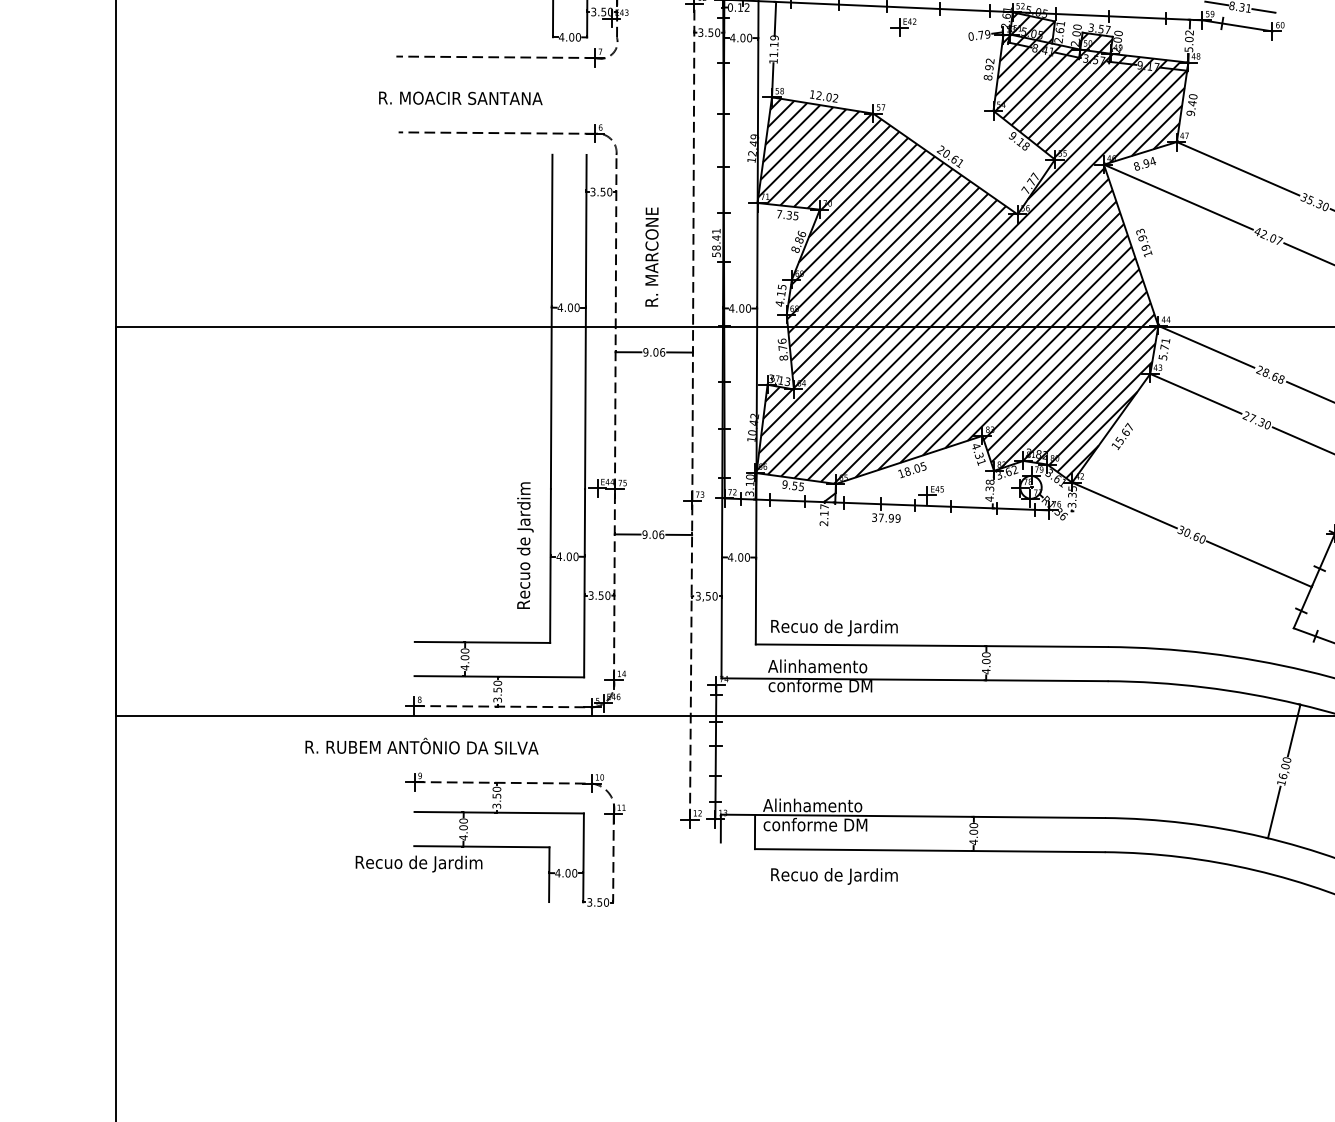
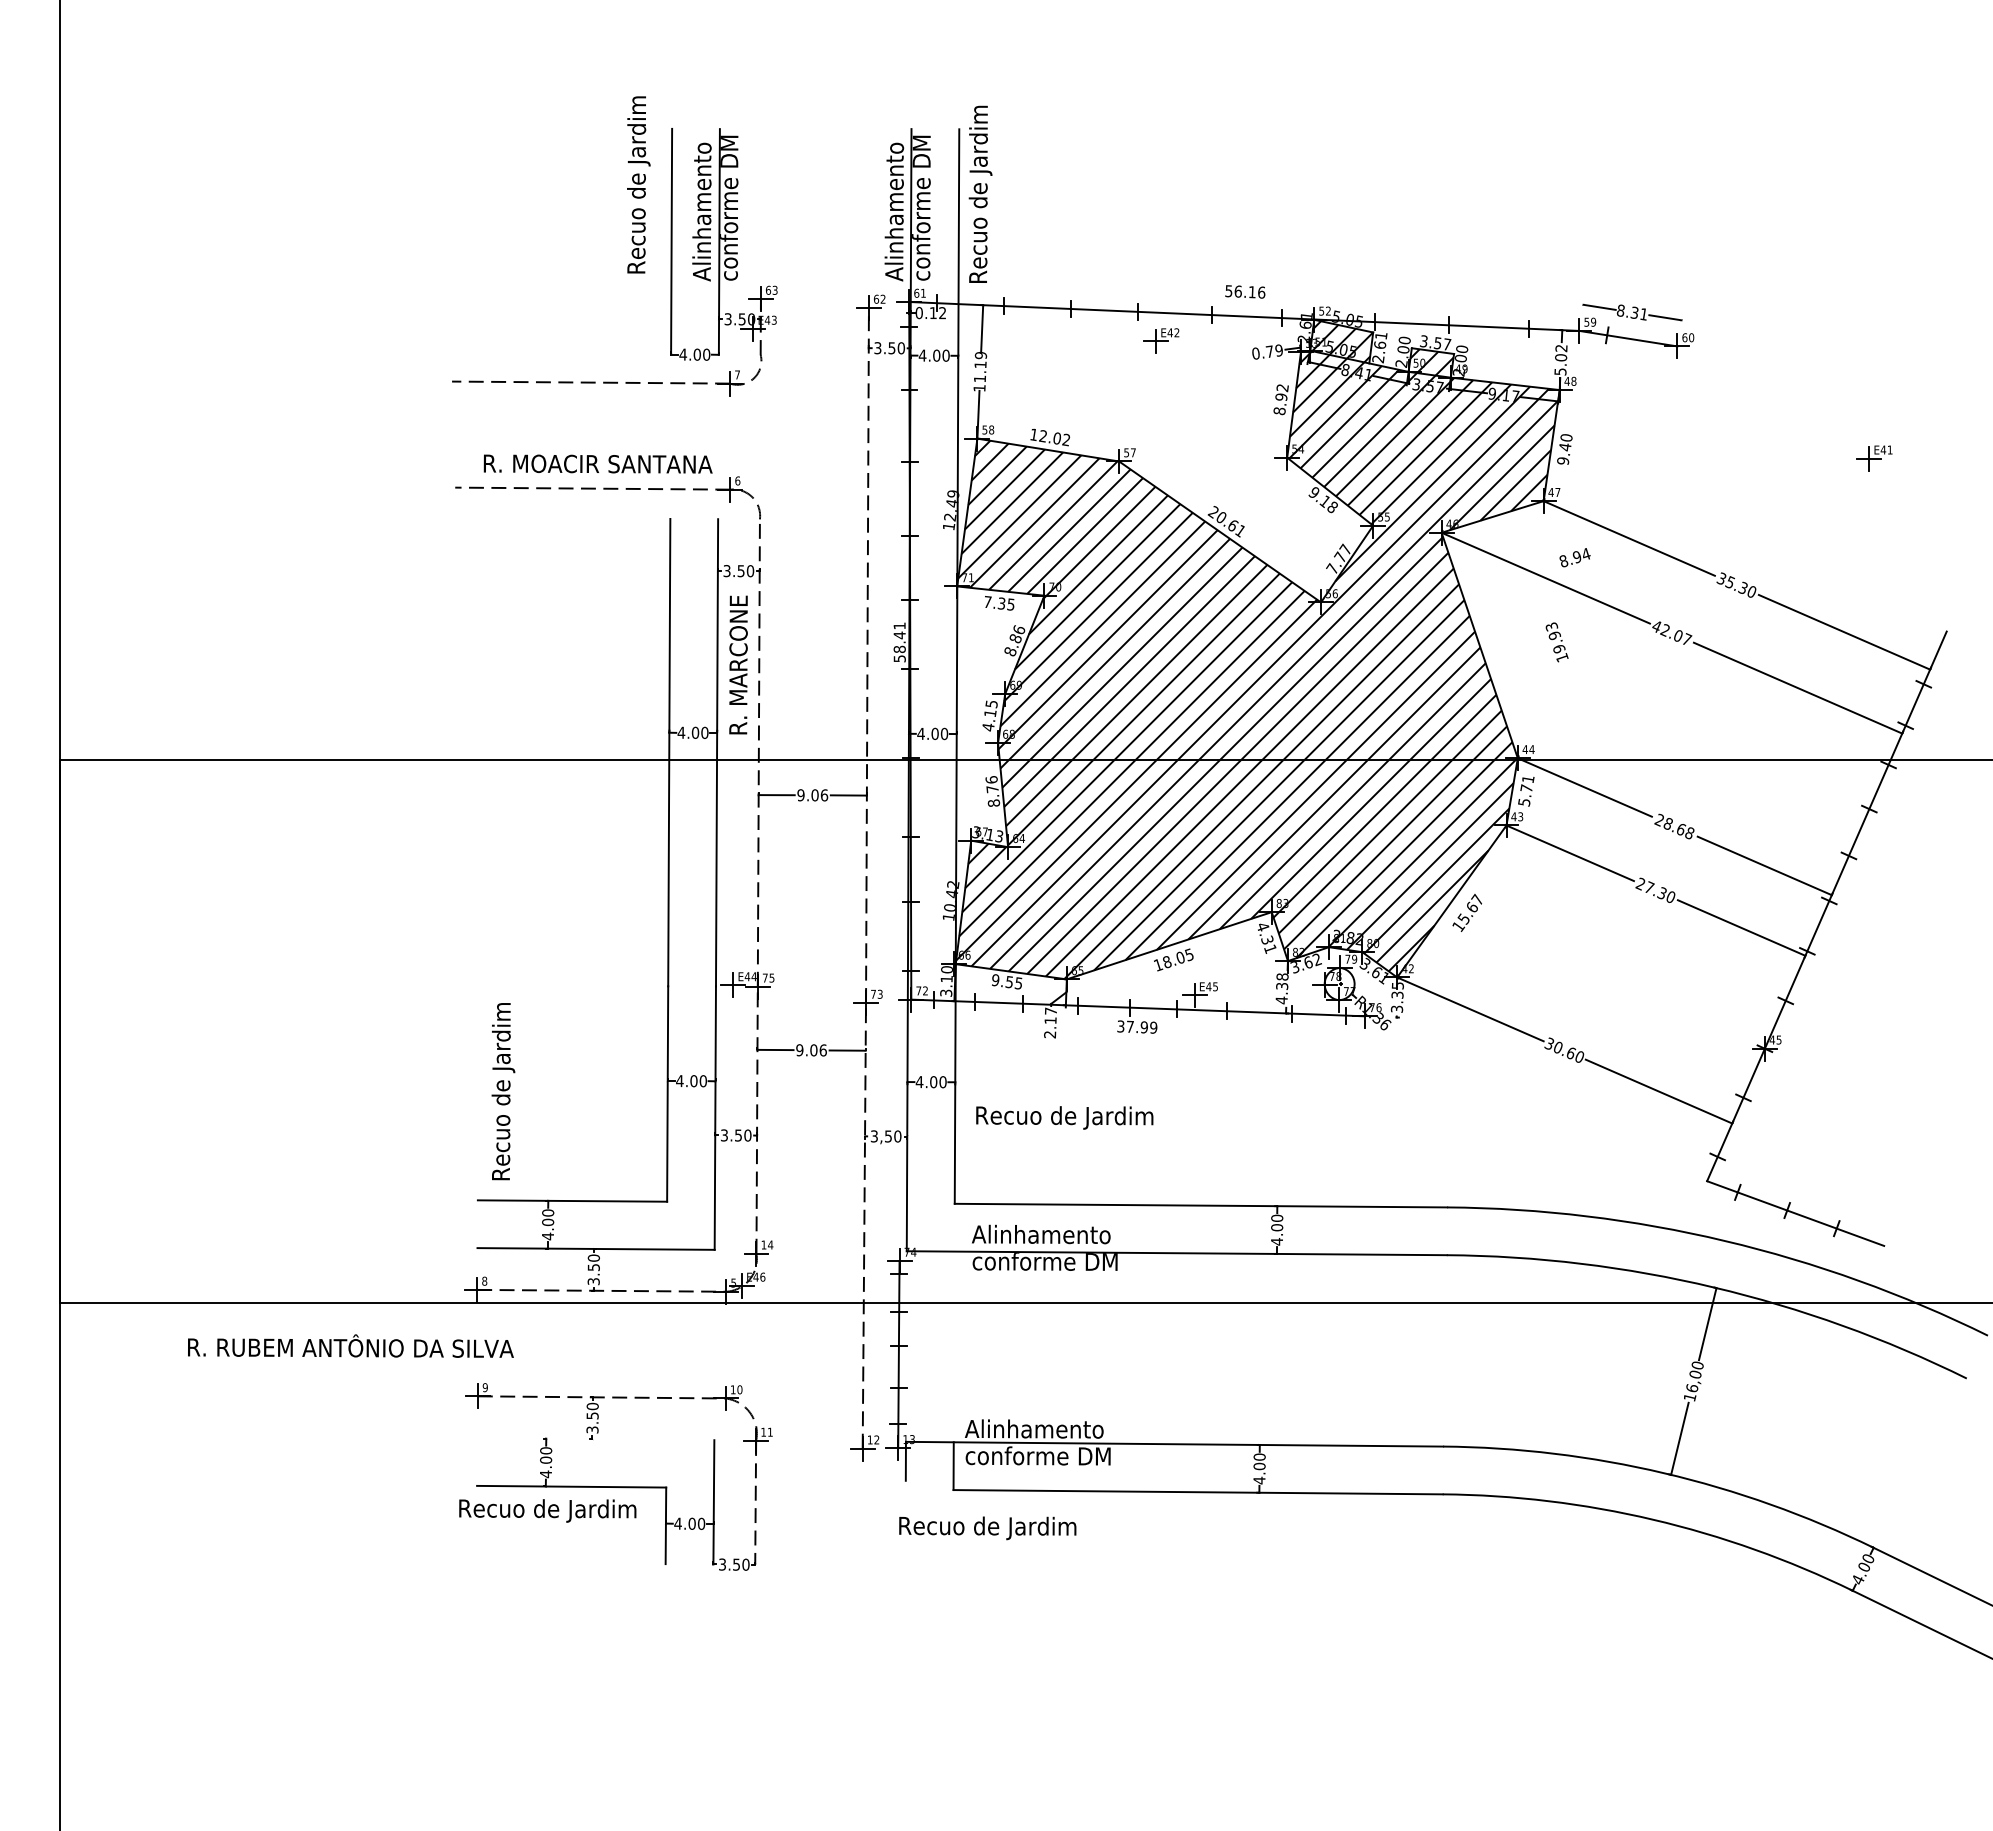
text: (460, 97) -> (597, 463), moved
text: (1144, 163) -> (1574, 557), moved
text: (1143, 243) -> (1556, 642), moved
text: (651, 256) -> (738, 664), moved
text: (525, 545) -> (503, 1091), moved
text: (834, 627) -> (1064, 1117), moved
text: (421, 745) -> (350, 1345), moved
line: (498, 812) -> (595, 1439), removed
text: (418, 863) -> (547, 1510), moved
text: (834, 876) -> (987, 1528), moved

